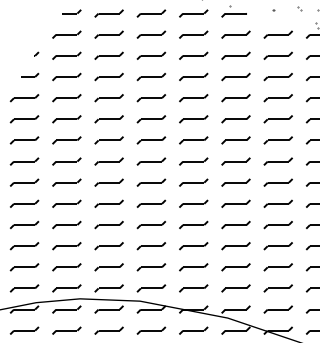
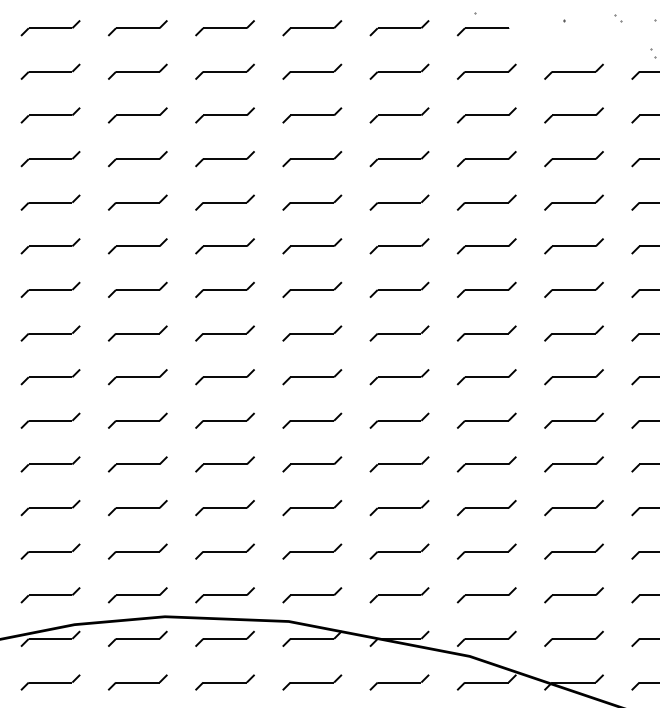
hatch: (35, 44) -> (73, 91), added

